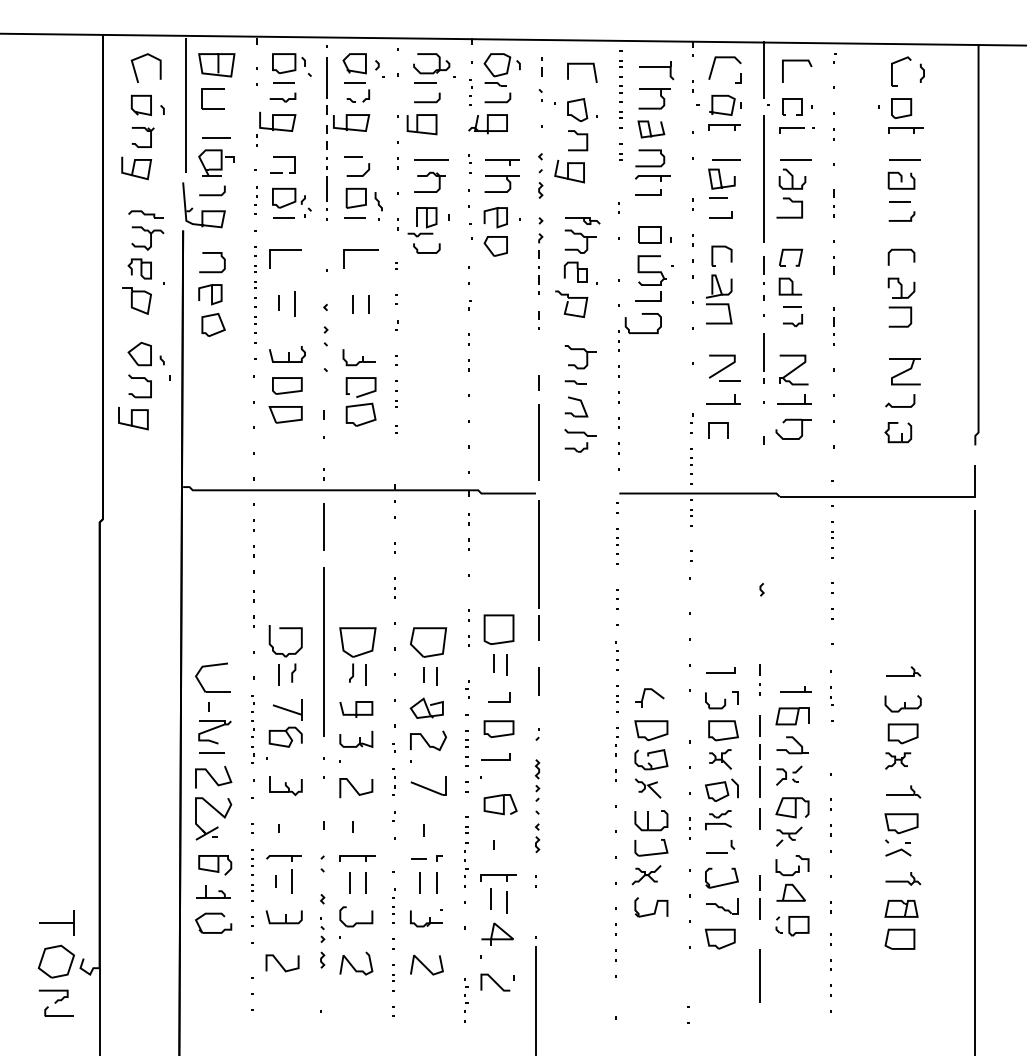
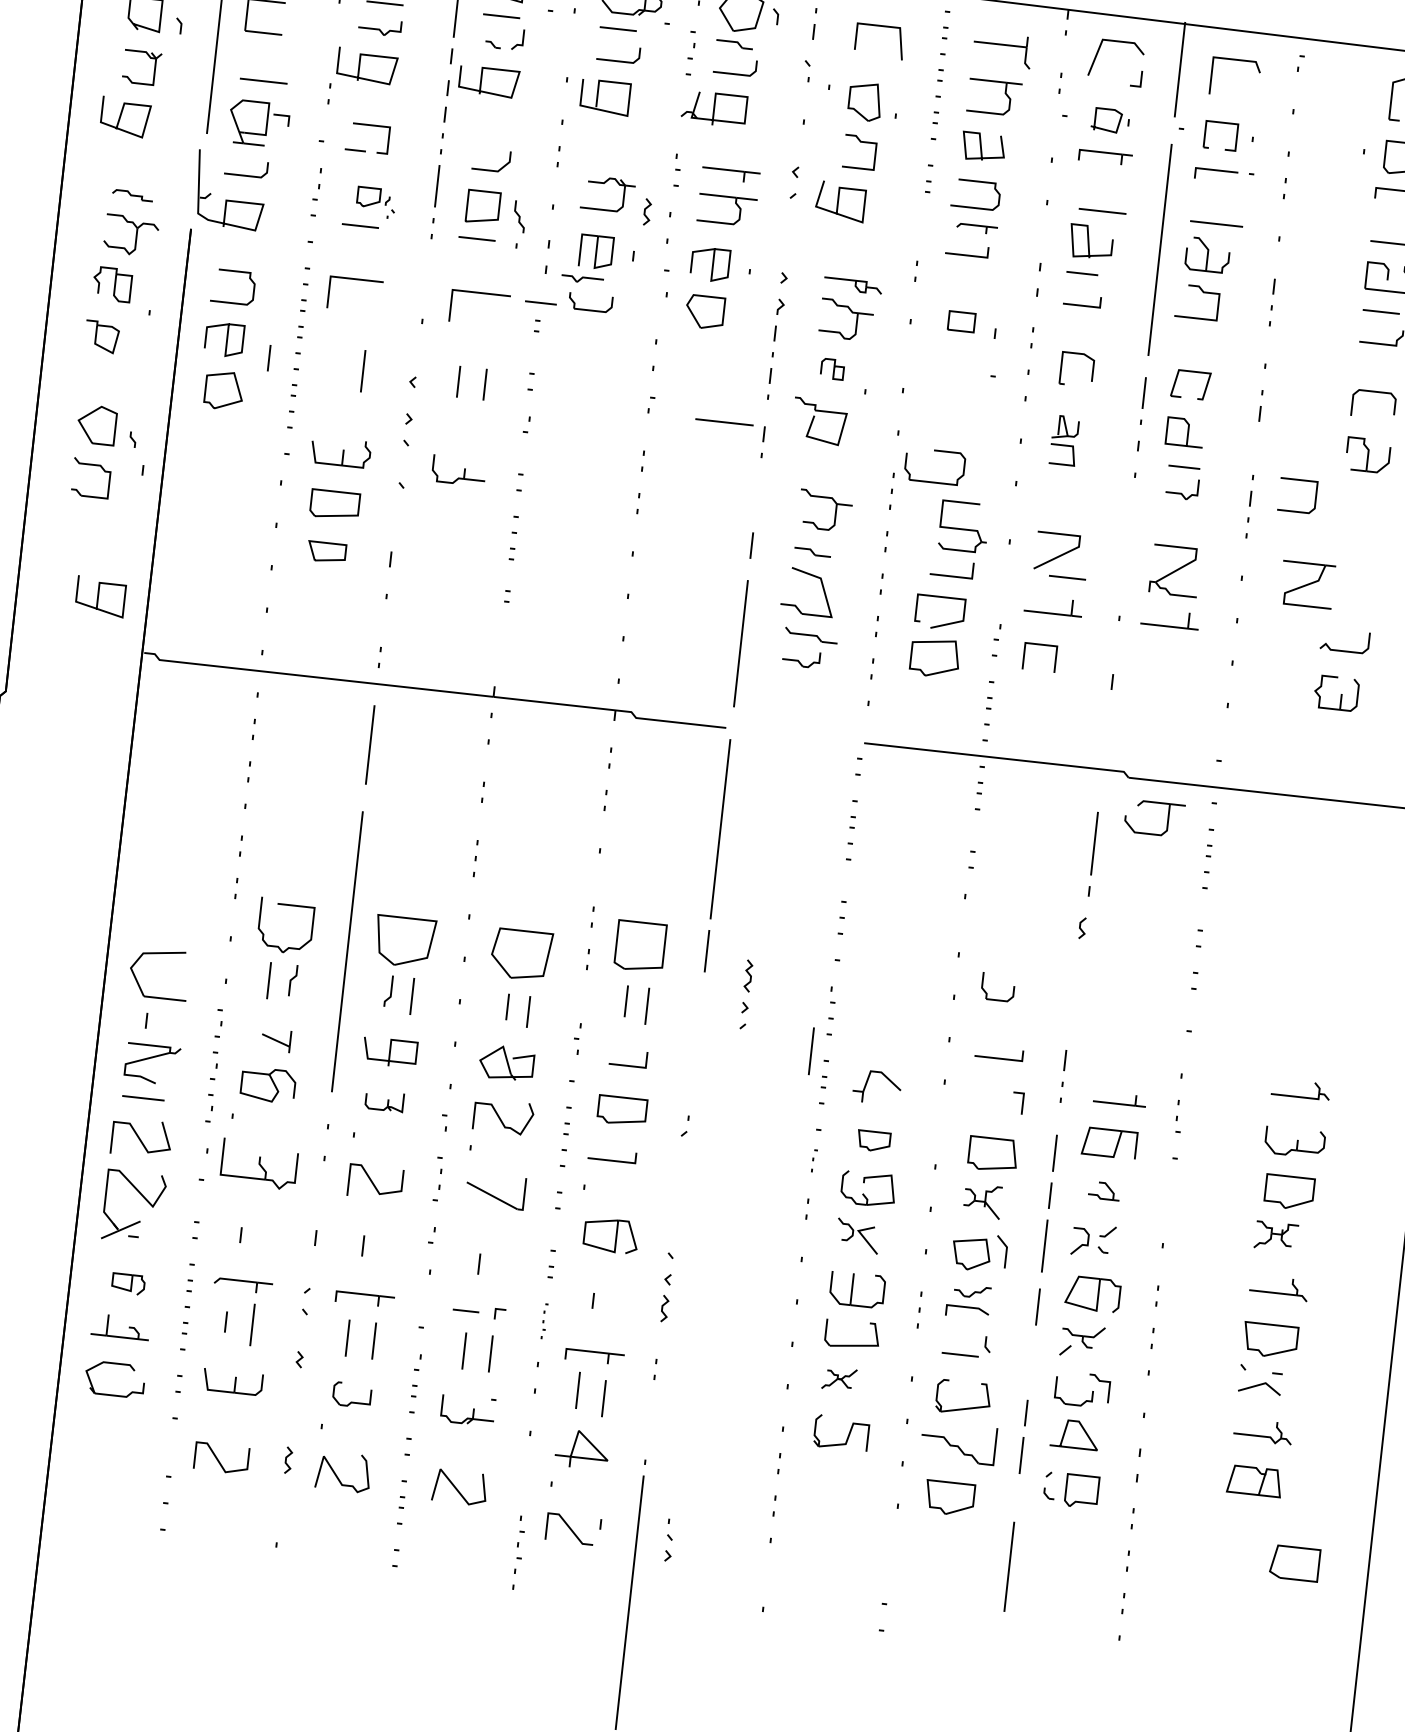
part: (725, 104) -> (1110, 119), size x0.7
line: (353, 156) -> (541, 302), moved
line: (431, 159) -> (724, 421), moved
part: (652, 178) -> (976, 228), size x0.7
curve: (540, 190) -> (646, 212), moved
part: (291, 202) -> (375, 202), size x0.6
part: (692, 204) -> (1037, 278), size x1.6
part: (145, 214) -> (131, 195), size x0.7
part: (397, 224) -> (546, 257), size x1.6
part: (649, 234) -> (961, 320), size x0.7
part: (575, 271) -> (832, 368), size x0.6
part: (650, 278) -> (958, 539), moved
part: (718, 299) -> (1063, 440), size x0.6
part: (136, 300) -> (101, 335), size x0.7
line: (278, 302) -> (267, 357), moved
line: (900, 308) -> (1299, 481), moved
line: (763, 358) -> (1093, 853), moved
part: (904, 371) -> (1306, 584), moved
part: (360, 401) -> (936, 635), moved
part: (576, 406) -> (809, 591), size x1.4
part: (285, 414) -> (326, 551), size x0.7
curve: (132, 418) -> (99, 596), moved
part: (793, 420) -> (1155, 803), moved
line: (538, 681) -> (810, 1051), moved
part: (715, 707) -> (996, 998), moved
part: (287, 709) -> (276, 1039), size x0.6
part: (651, 730) -> (874, 1140), size x0.6
part: (356, 738) -> (384, 1100), size x0.7
part: (792, 745) -> (1104, 1191), size x0.6
part: (616, 746) -> (813, 1160), size x0.7
part: (537, 780) -> (746, 994), moved
part: (285, 786) -> (258, 1166), size x1.4
part: (466, 859) -> (544, 1320), size x0.6
part: (215, 865) -> (128, 1284), size x0.6
part: (646, 875) -> (839, 1379), size x0.7
part: (722, 906) -> (959, 1444), size x1.4
part: (830, 907) -> (1137, 1466), size x1.6
part: (356, 916) -> (352, 1394), size x0.7
part: (322, 929) -> (669, 1539), moved
part: (899, 938) -> (1294, 1561), moved

